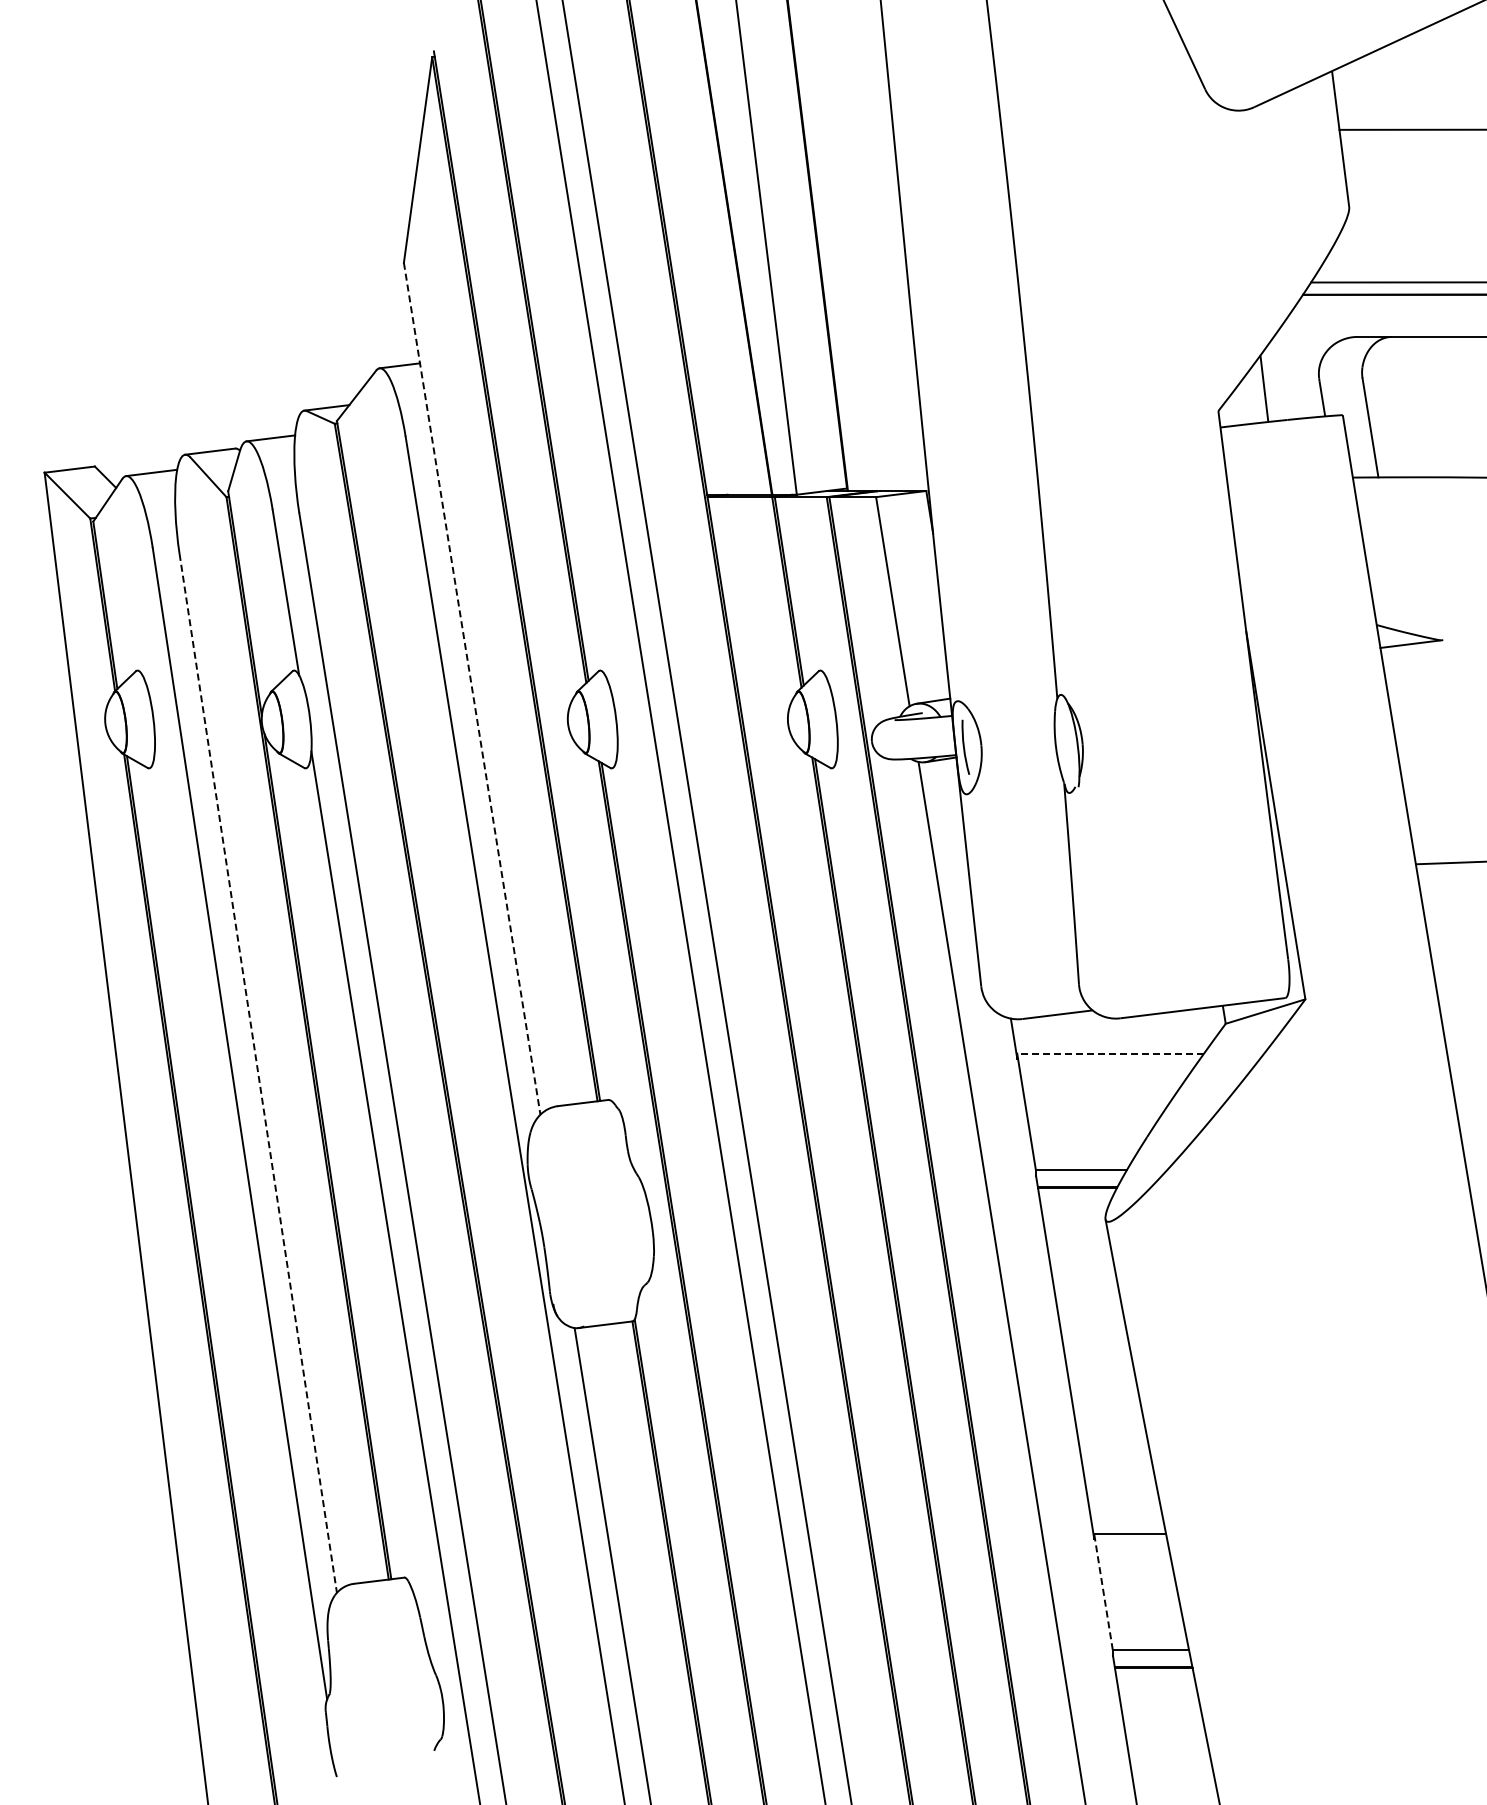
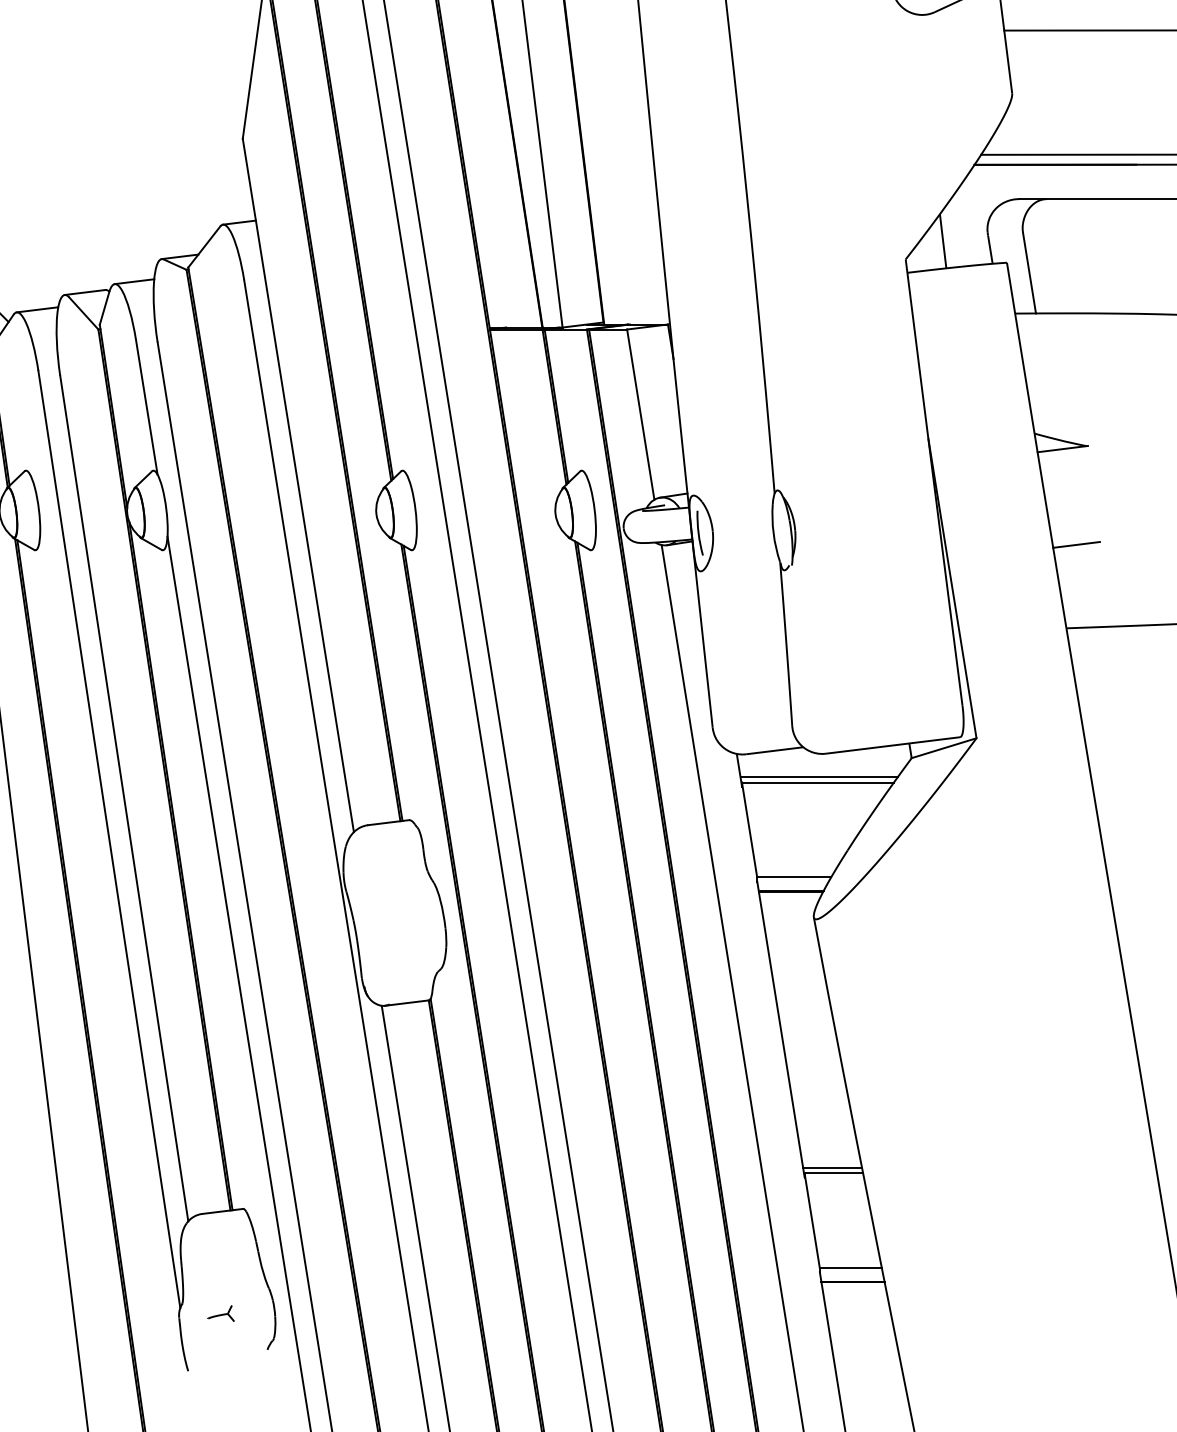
line: (472, 689) -> (298, 486), dashed -> solid
line: (1428, 761) -> (1076, 544), added
line: (1111, 1047) -> (818, 777), added
line: (1110, 1053) -> (817, 782), dashed -> solid
line: (258, 1073) -> (124, 798), dashed -> solid
line: (1128, 1527) -> (832, 1168), added
line: (1103, 1591) -> (812, 1220), dashed -> solid
part: (376, 1706) -> (220, 1313), added

